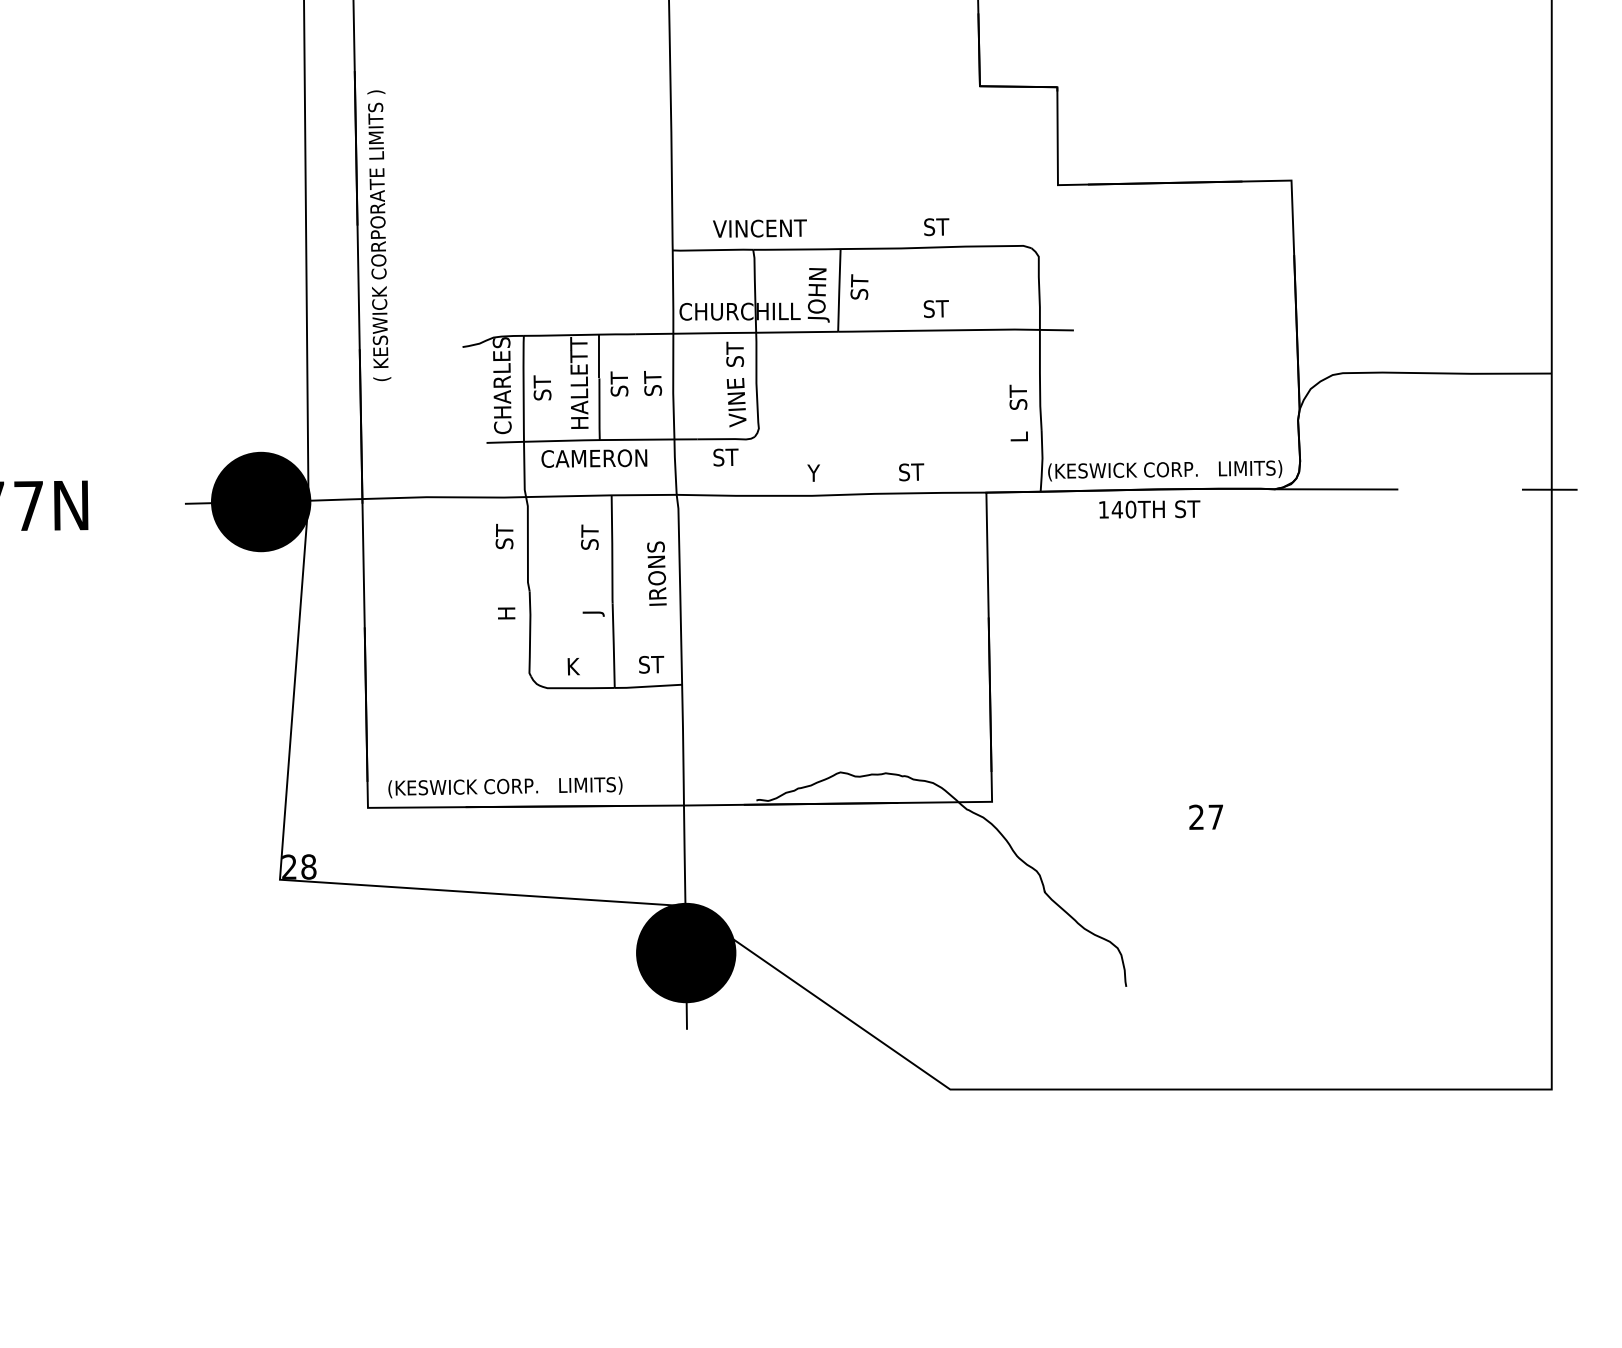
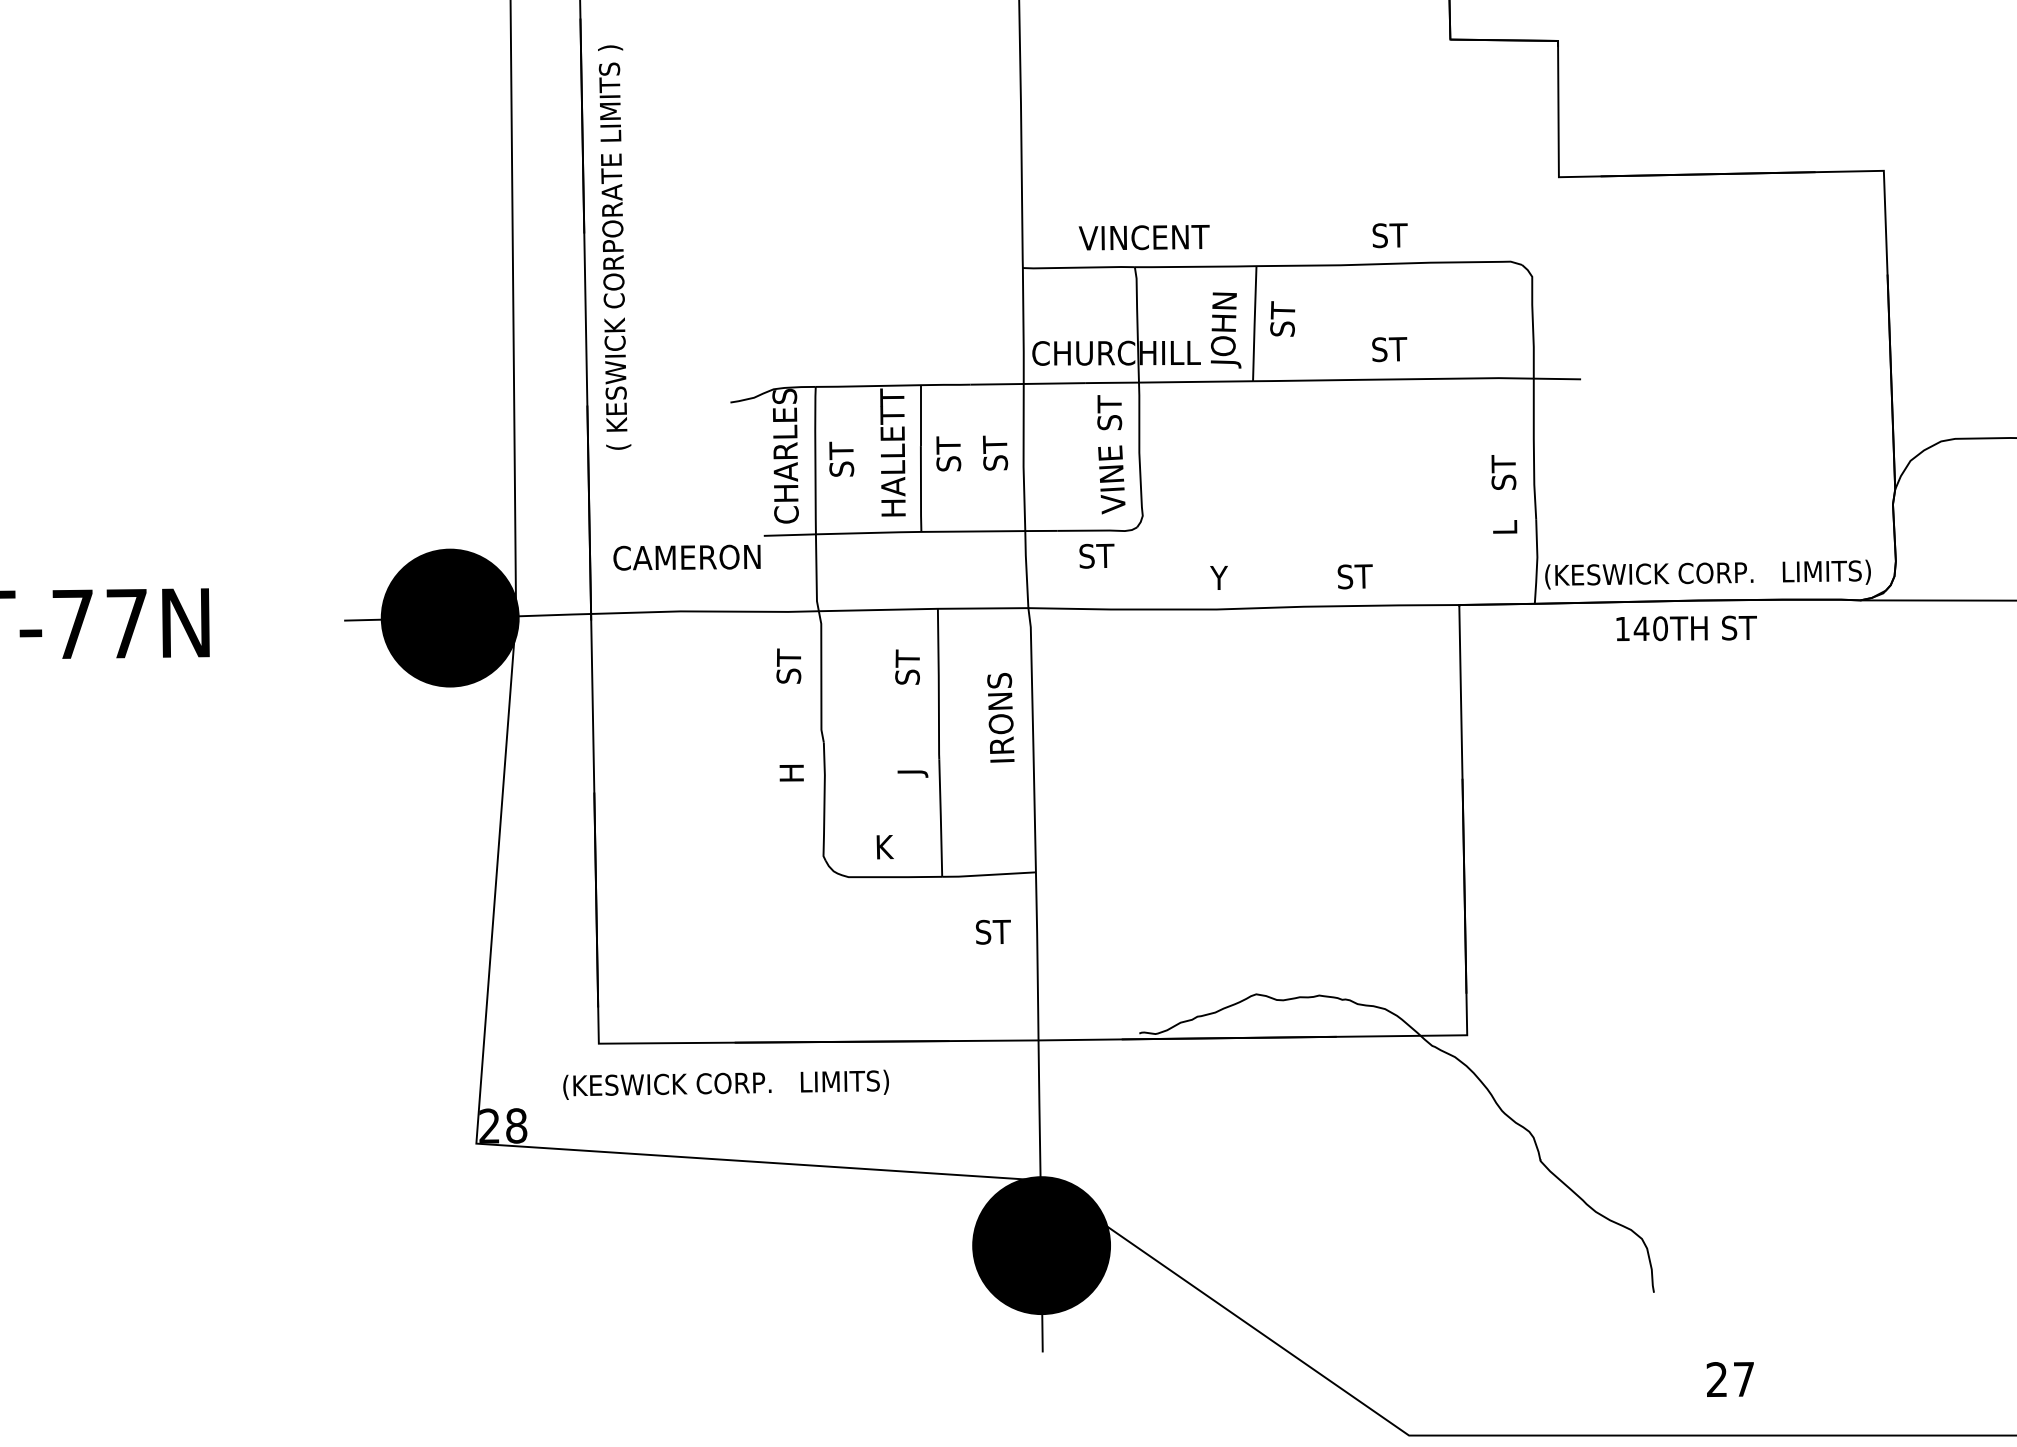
text: (594, 458) -> (687, 557), moved
text: (651, 664) -> (993, 931), moved
text: (505, 787) -> (726, 1084), moved
text: (1205, 816) -> (1729, 1378), moved

